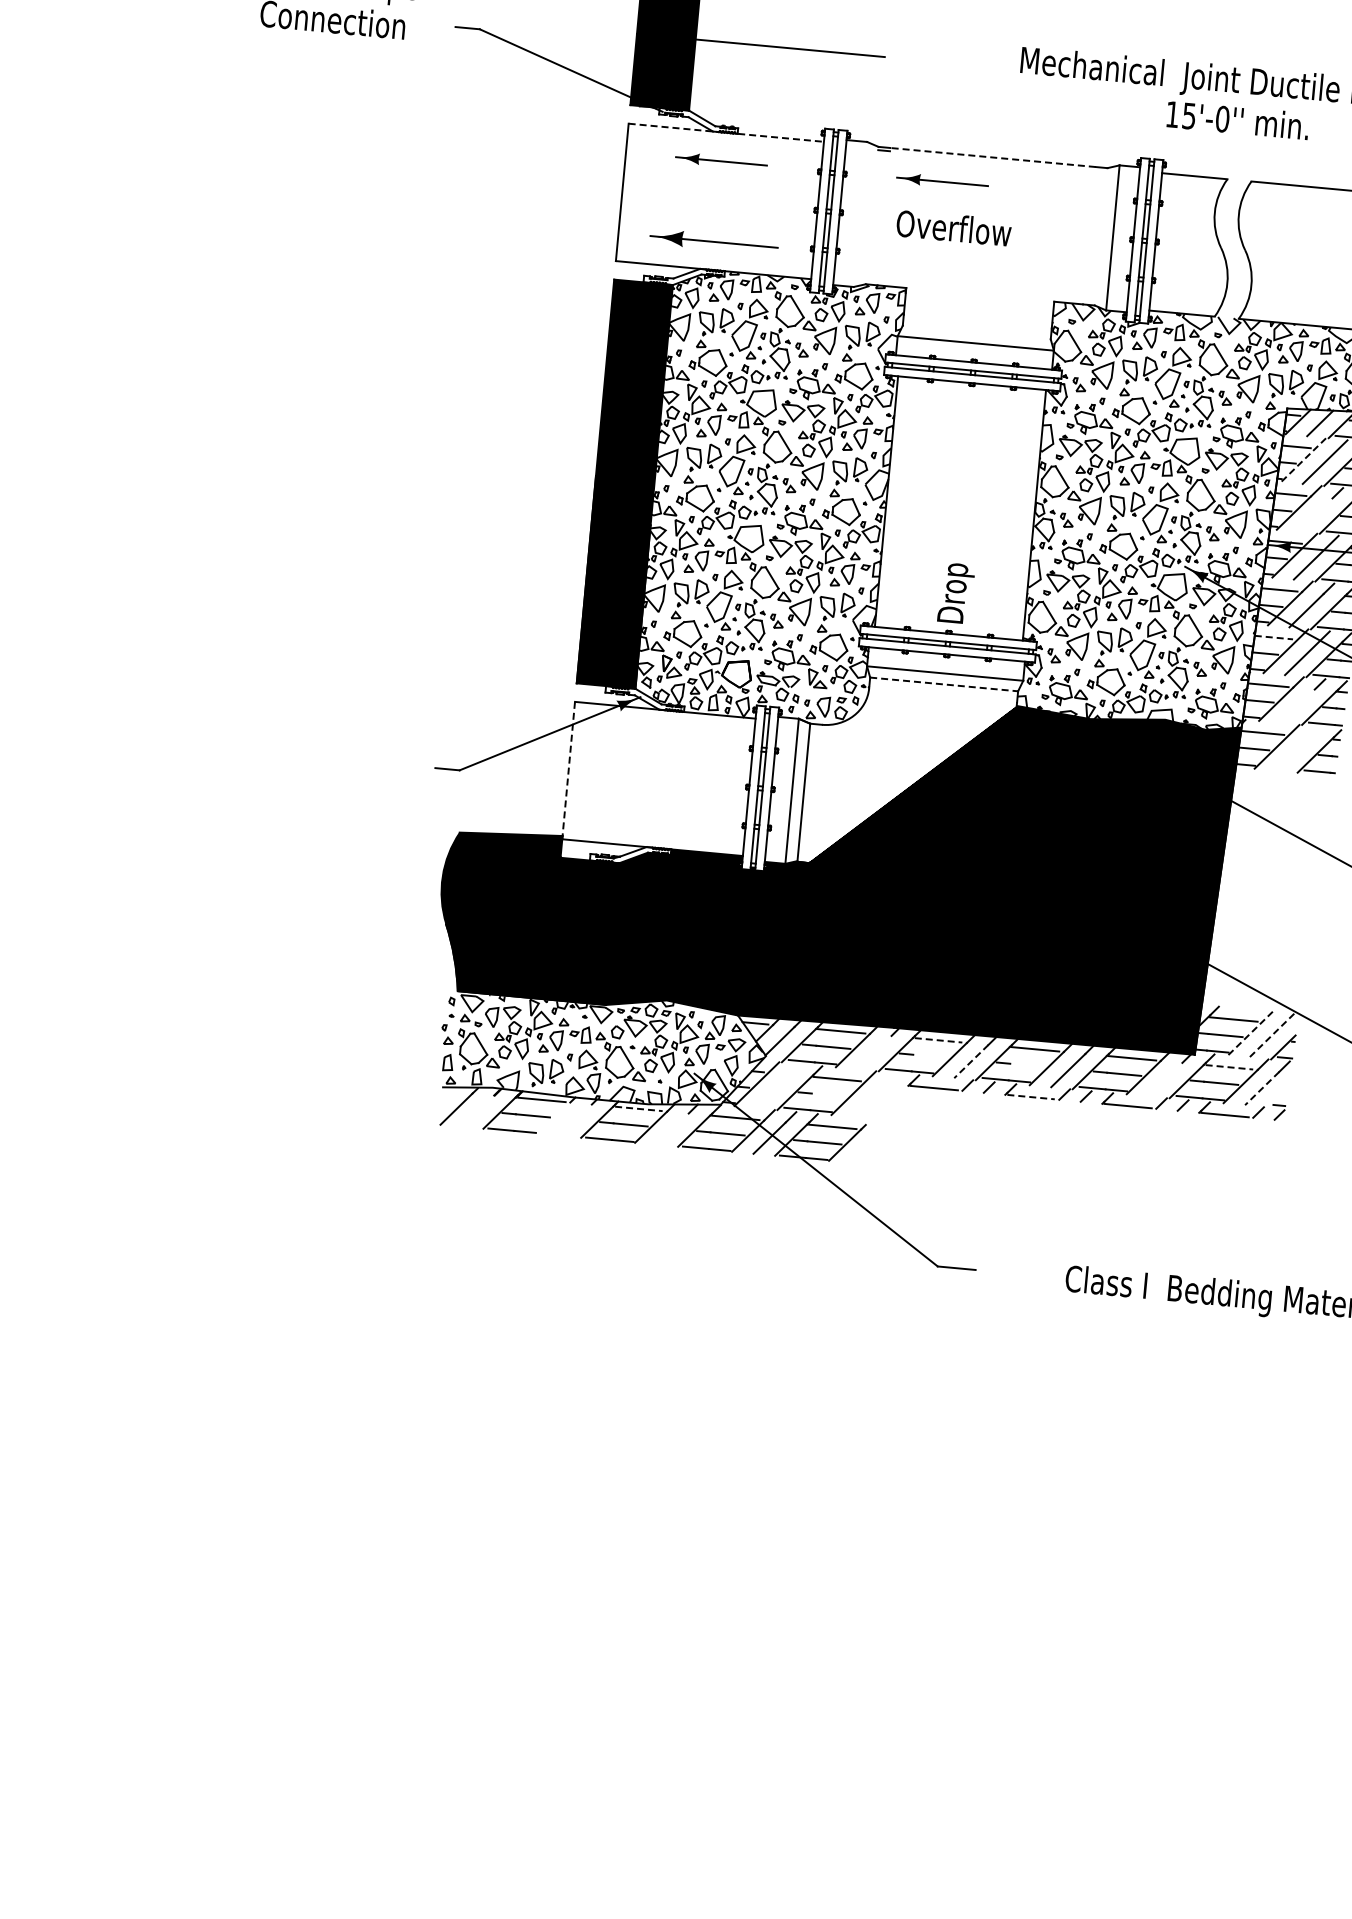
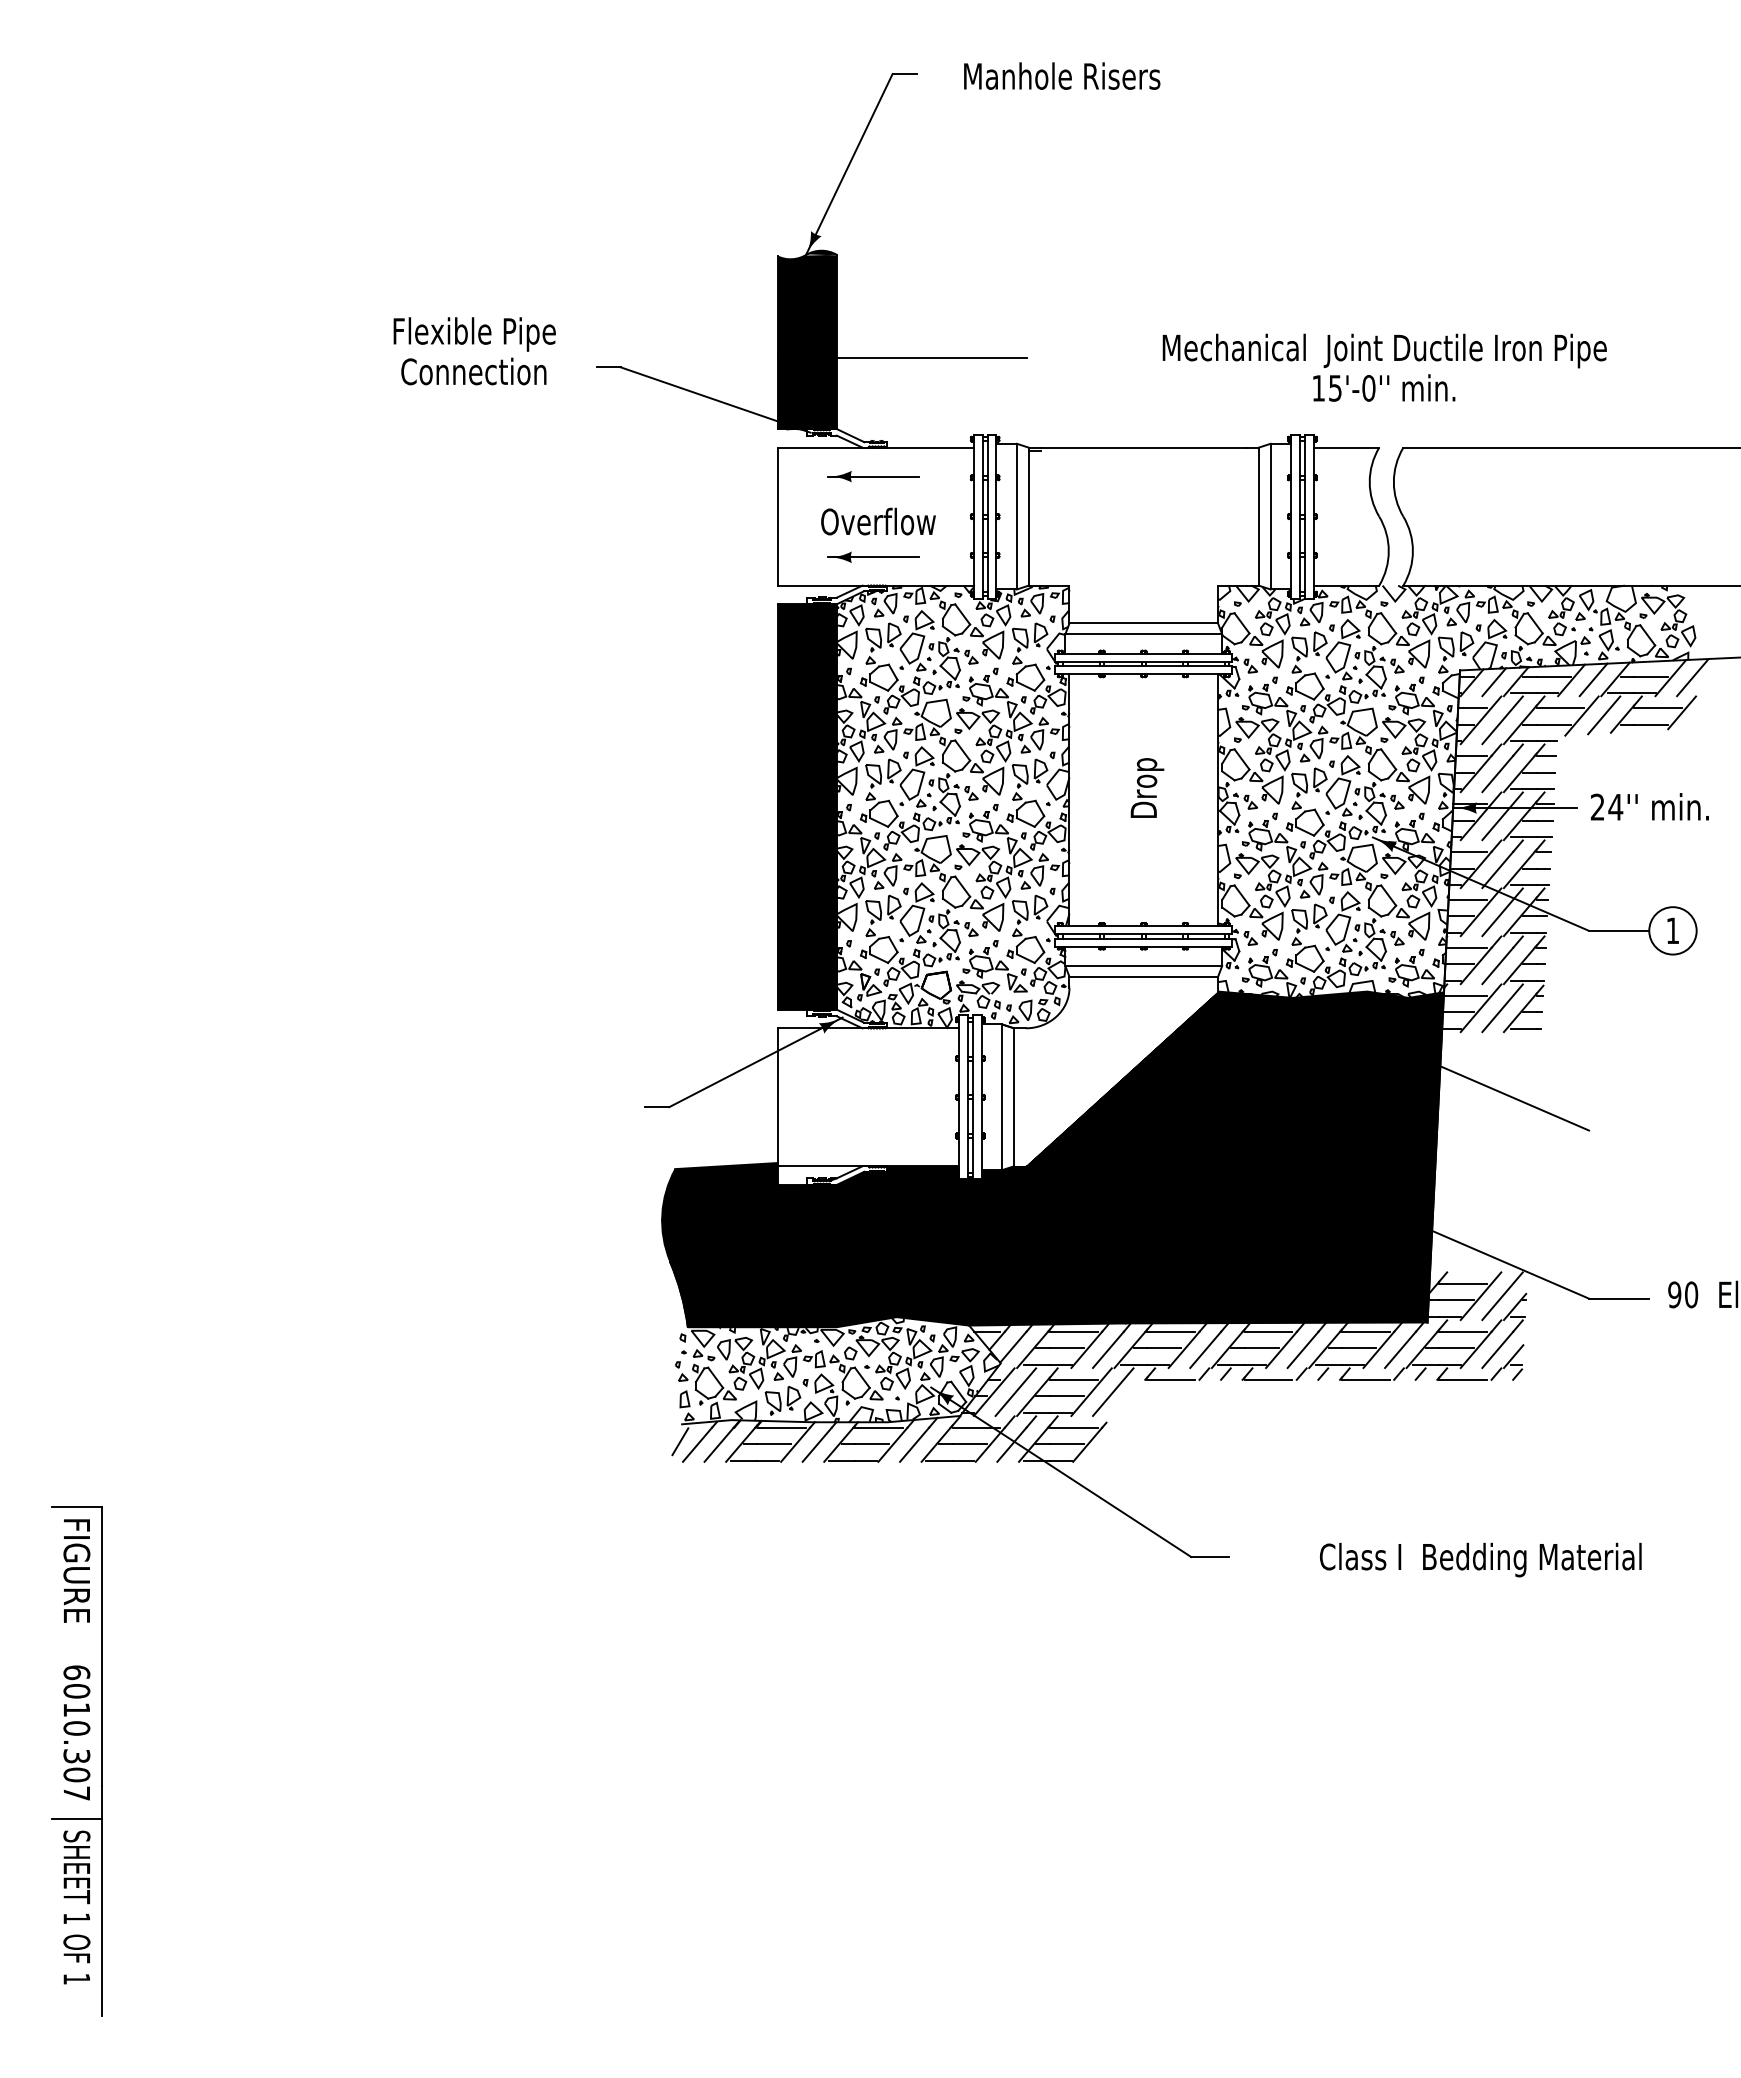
line: (726, 132) -> (876, 447), dashed -> solid
line: (992, 157) -> (1143, 447), dashed -> solid
part: (942, 181) -> (1095, 476), removed
line: (860, 214) -> (1017, 516), added
line: (871, 215) -> (1028, 516), added
text: (954, 228) -> (878, 521), moved
line: (1100, 236) -> (1258, 516), added
part: (713, 240) -> (873, 556), size x0.71
line: (976, 332) -> (1143, 623), added
line: (1303, 460) -> (1480, 720), dashed -> solid
line: (1315, 514) -> (1497, 773), added
text: (956, 592) -> (1147, 787), moved
line: (1274, 637) -> (1468, 899), dashed -> solid
line: (944, 684) -> (1144, 976), dashed -> solid
line: (1297, 705) -> (1497, 965), added
line: (1298, 749) -> (1502, 1008), added
line: (568, 770) -> (777, 1097), dashed -> solid
line: (1249, 1033) -> (1480, 1296), dashed -> solid
line: (1271, 1035) -> (1502, 1296), dashed -> solid
line: (938, 1040) -> (1171, 1331), dashed -> solid
line: (873, 1052) -> (1107, 1349), added
line: (930, 1056) -> (1164, 1348), added
line: (971, 1061) -> (1205, 1349), dashed -> solid
line: (1027, 1065) -> (1261, 1348), added
line: (1229, 1067) -> (1463, 1331), dashed -> solid
line: (1165, 1079) -> (1400, 1349), added
line: (778, 1085) -> (1015, 1391), added
line: (1261, 1088) -> (1497, 1349), dashed -> solid
line: (874, 1094) -> (1112, 1391), added
line: (828, 1095) -> (1066, 1396), added
line: (1031, 1096) -> (1268, 1379), dashed -> solid
line: (1277, 1096) -> (1513, 1356), added
line: (439, 1104) -> (680, 1441), added
line: (639, 1108) -> (879, 1427), dashed -> solid
line: (477, 1110) -> (718, 1444), added
line: (554, 1117) -> (795, 1444), added
line: (575, 1119) -> (816, 1444), added
line: (672, 1128) -> (914, 1444), added

